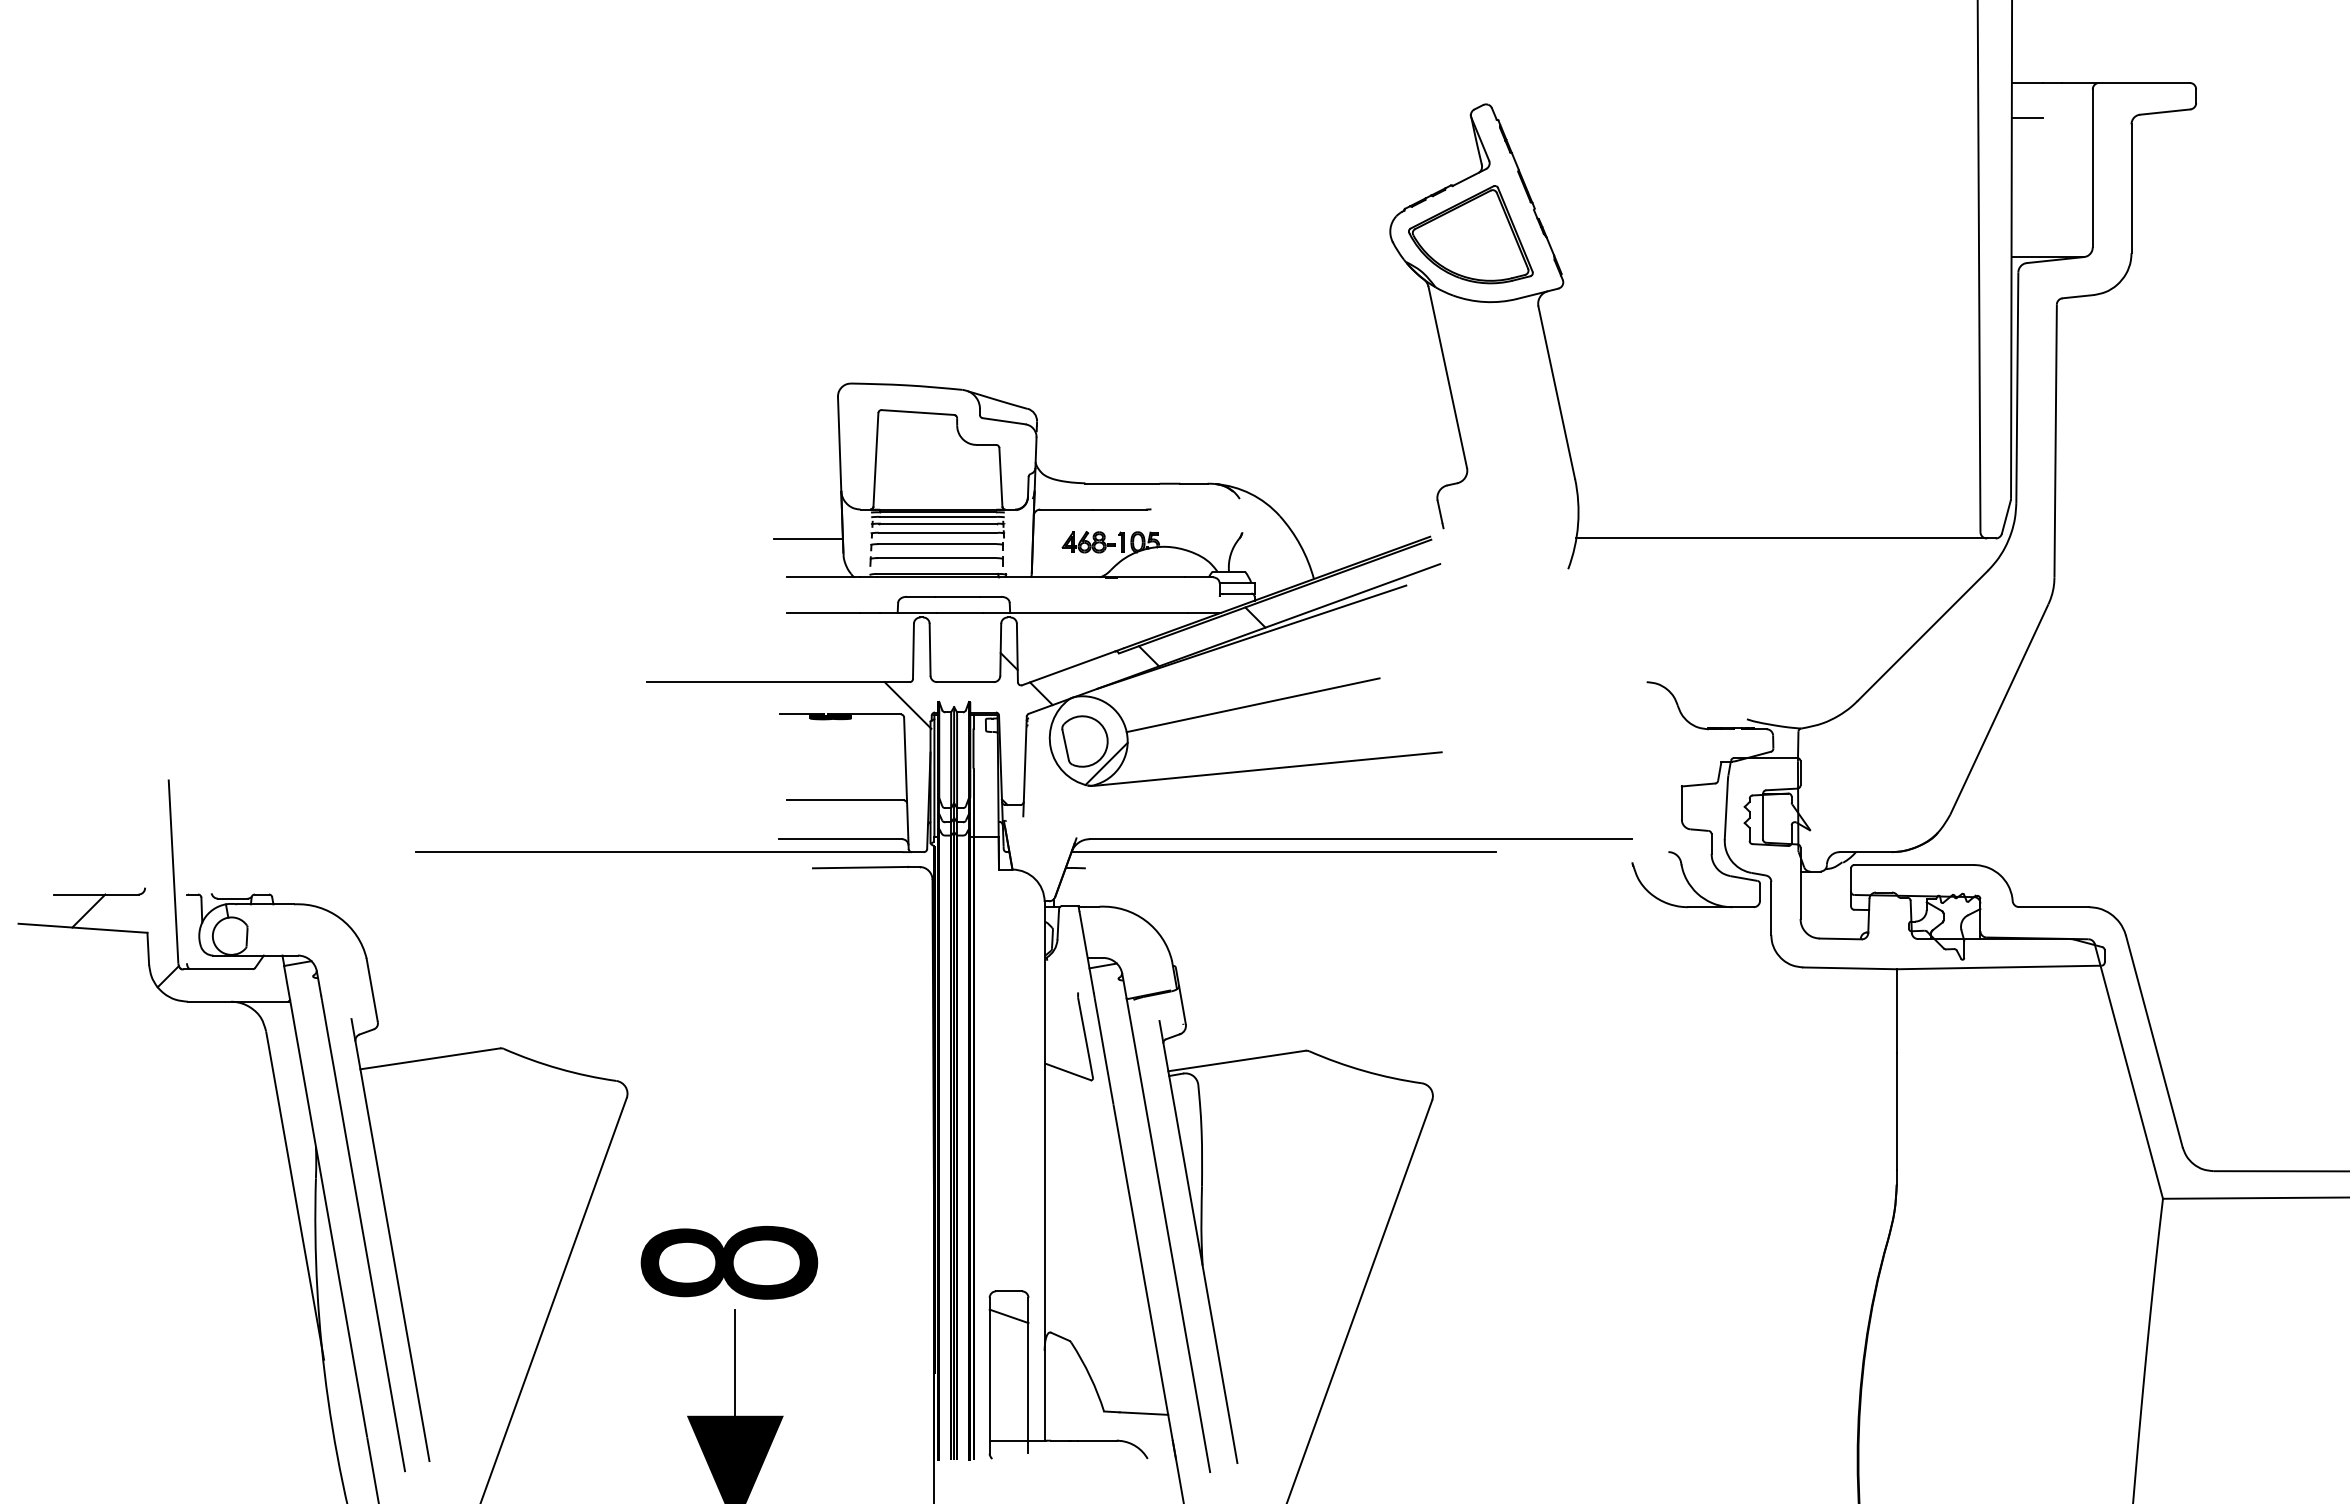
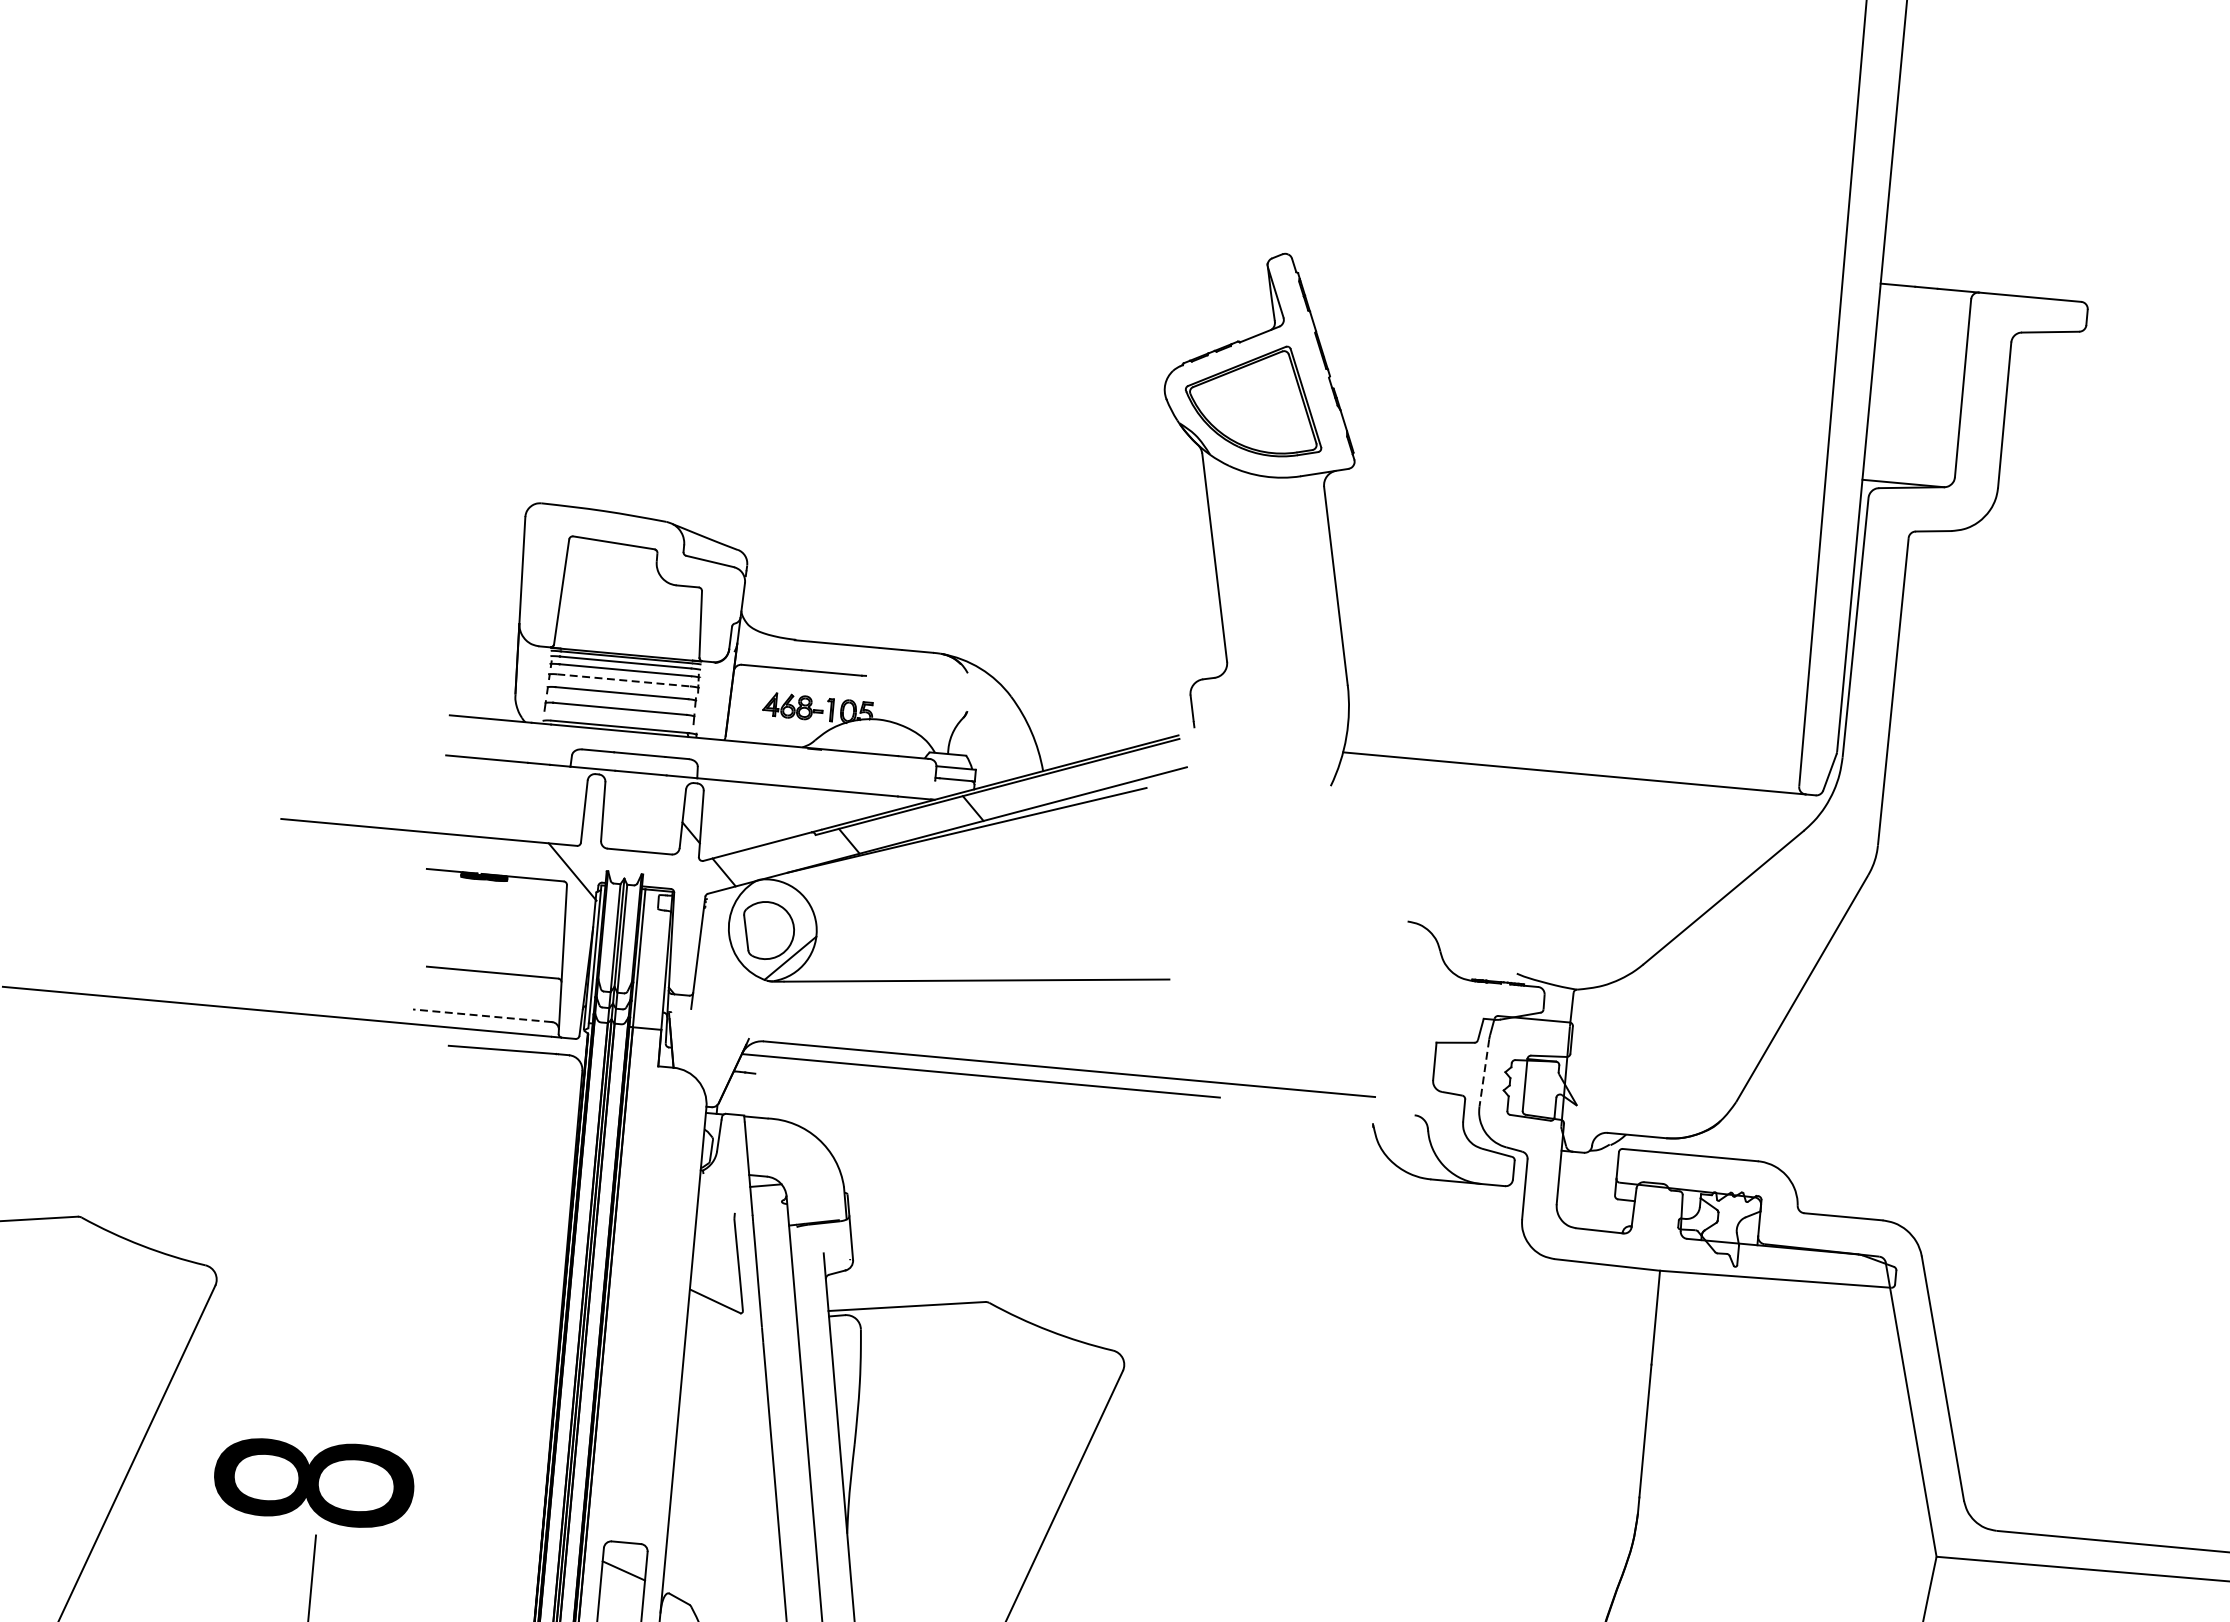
line: (2027, 118) -> (1894, 325), removed
line: (938, 532) -> (624, 680), solid -> dashed
line: (808, 538) -> (477, 673), removed
line: (1252, 705) -> (960, 907), removed
line: (1726, 809) -> (1484, 1073), solid -> dashed
line: (840, 839) -> (482, 1016), solid -> dashed

